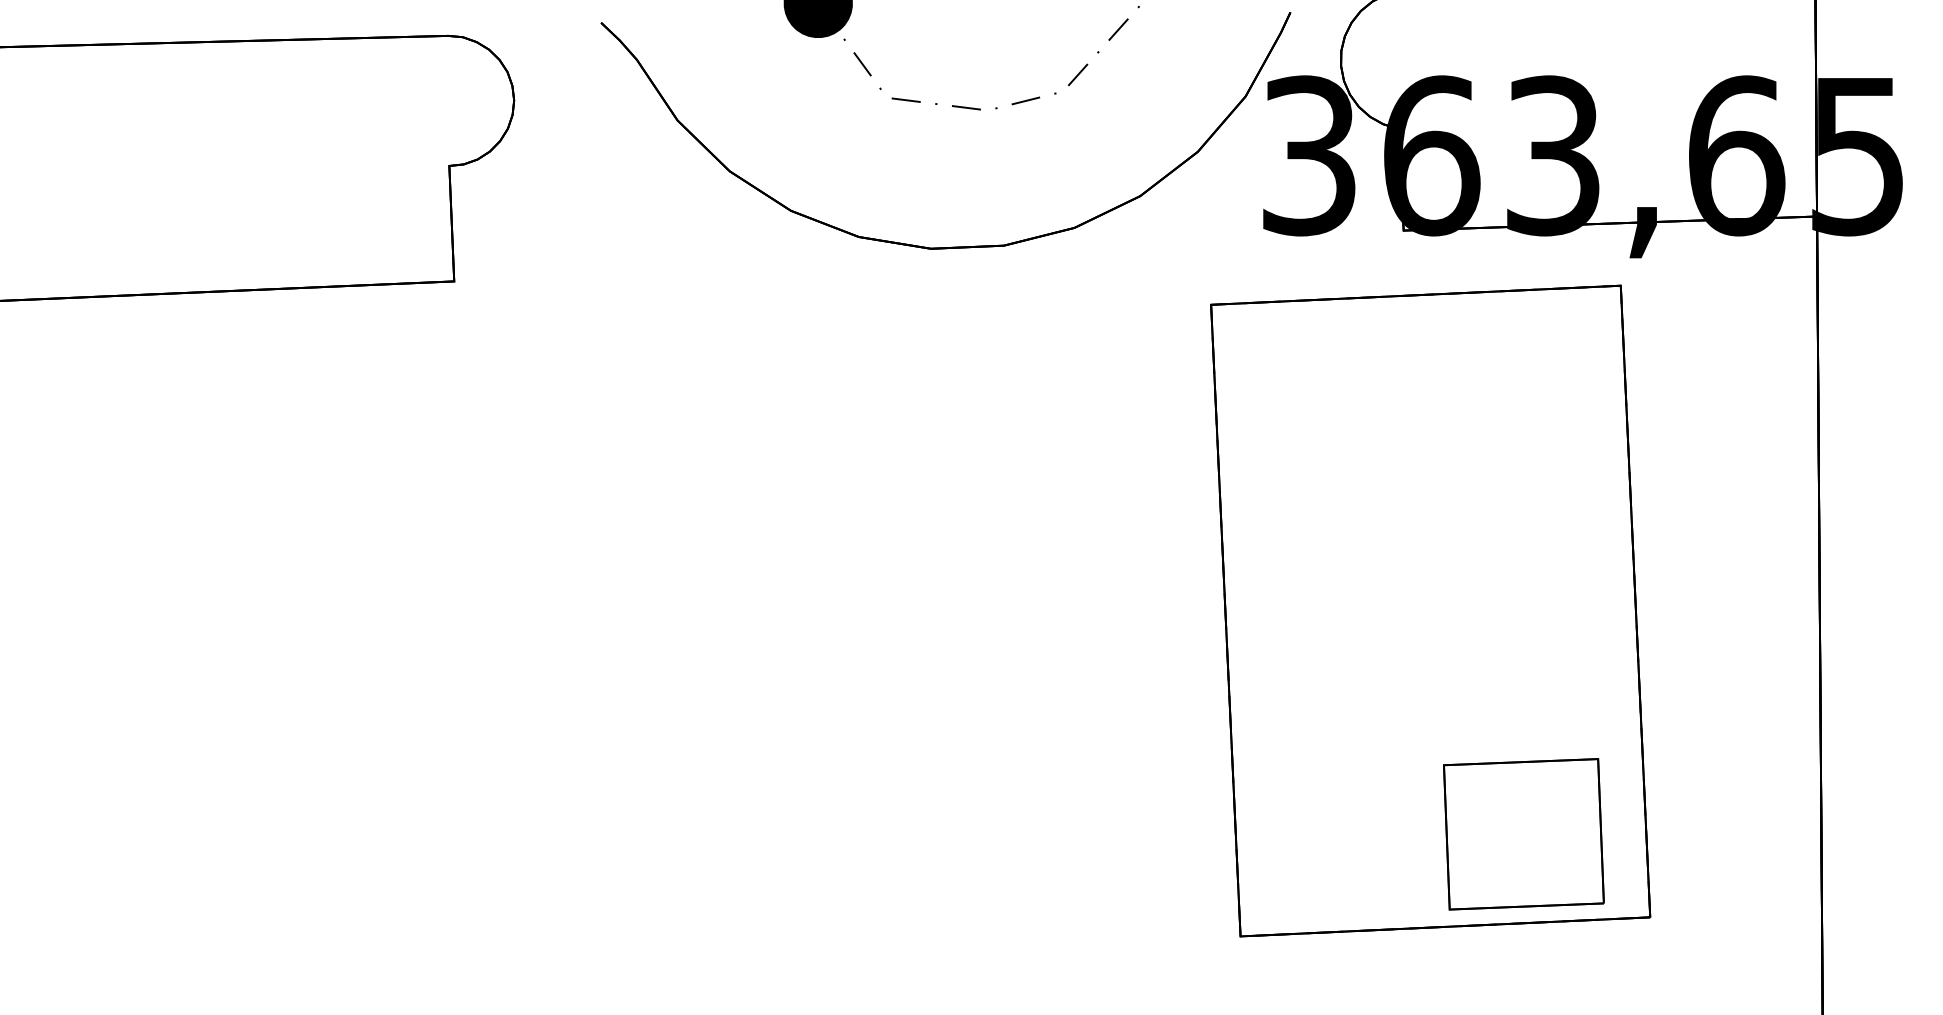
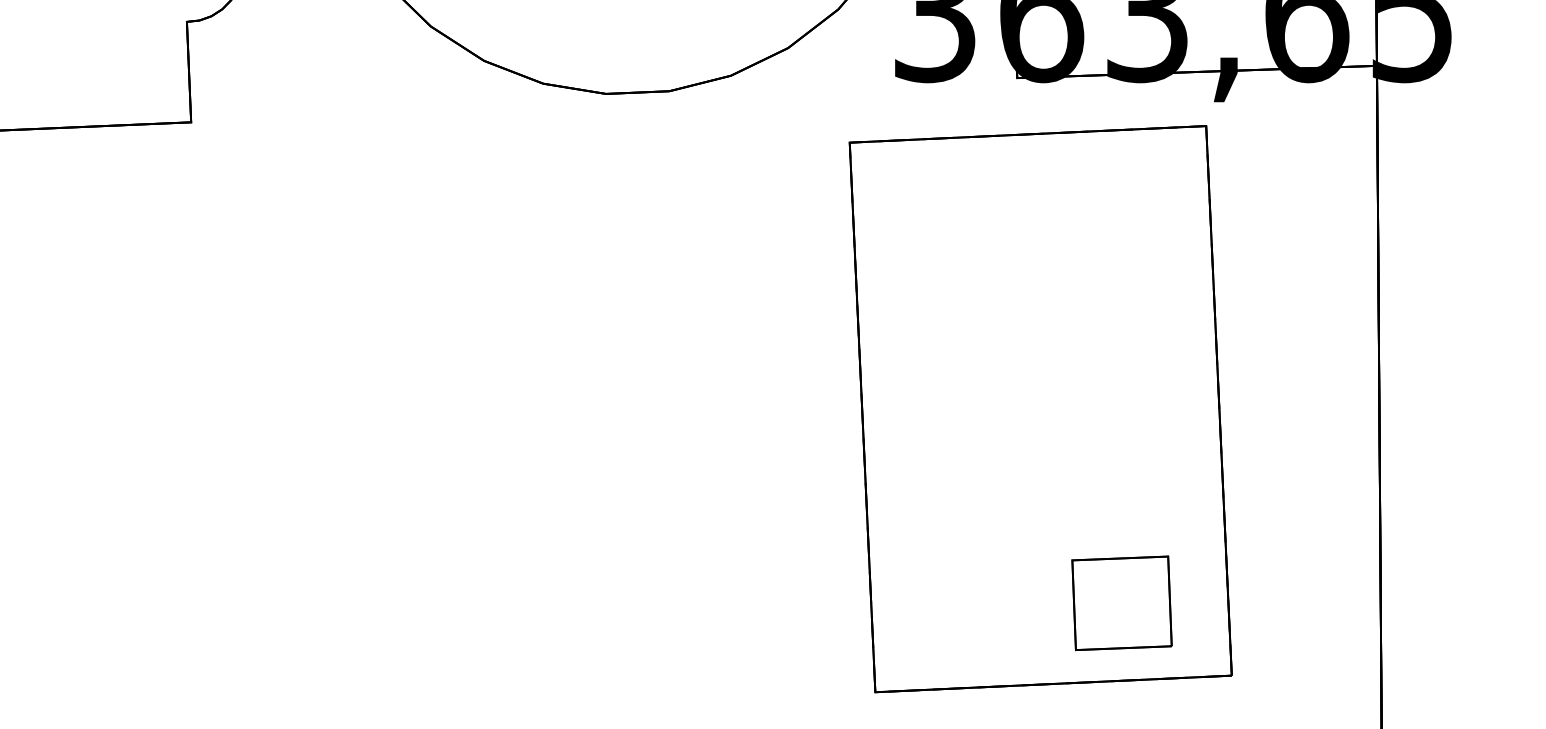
part: (1524, 833) -> (1122, 602), size x0.71

